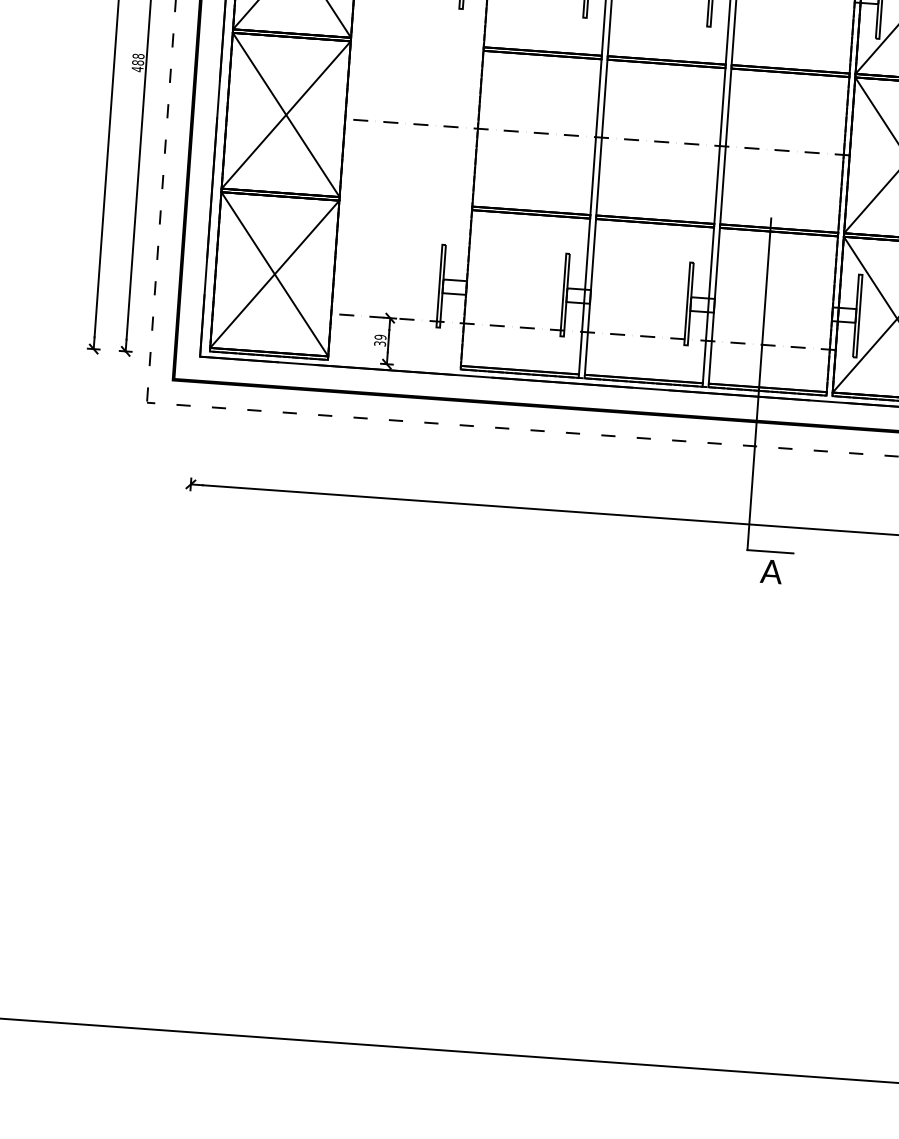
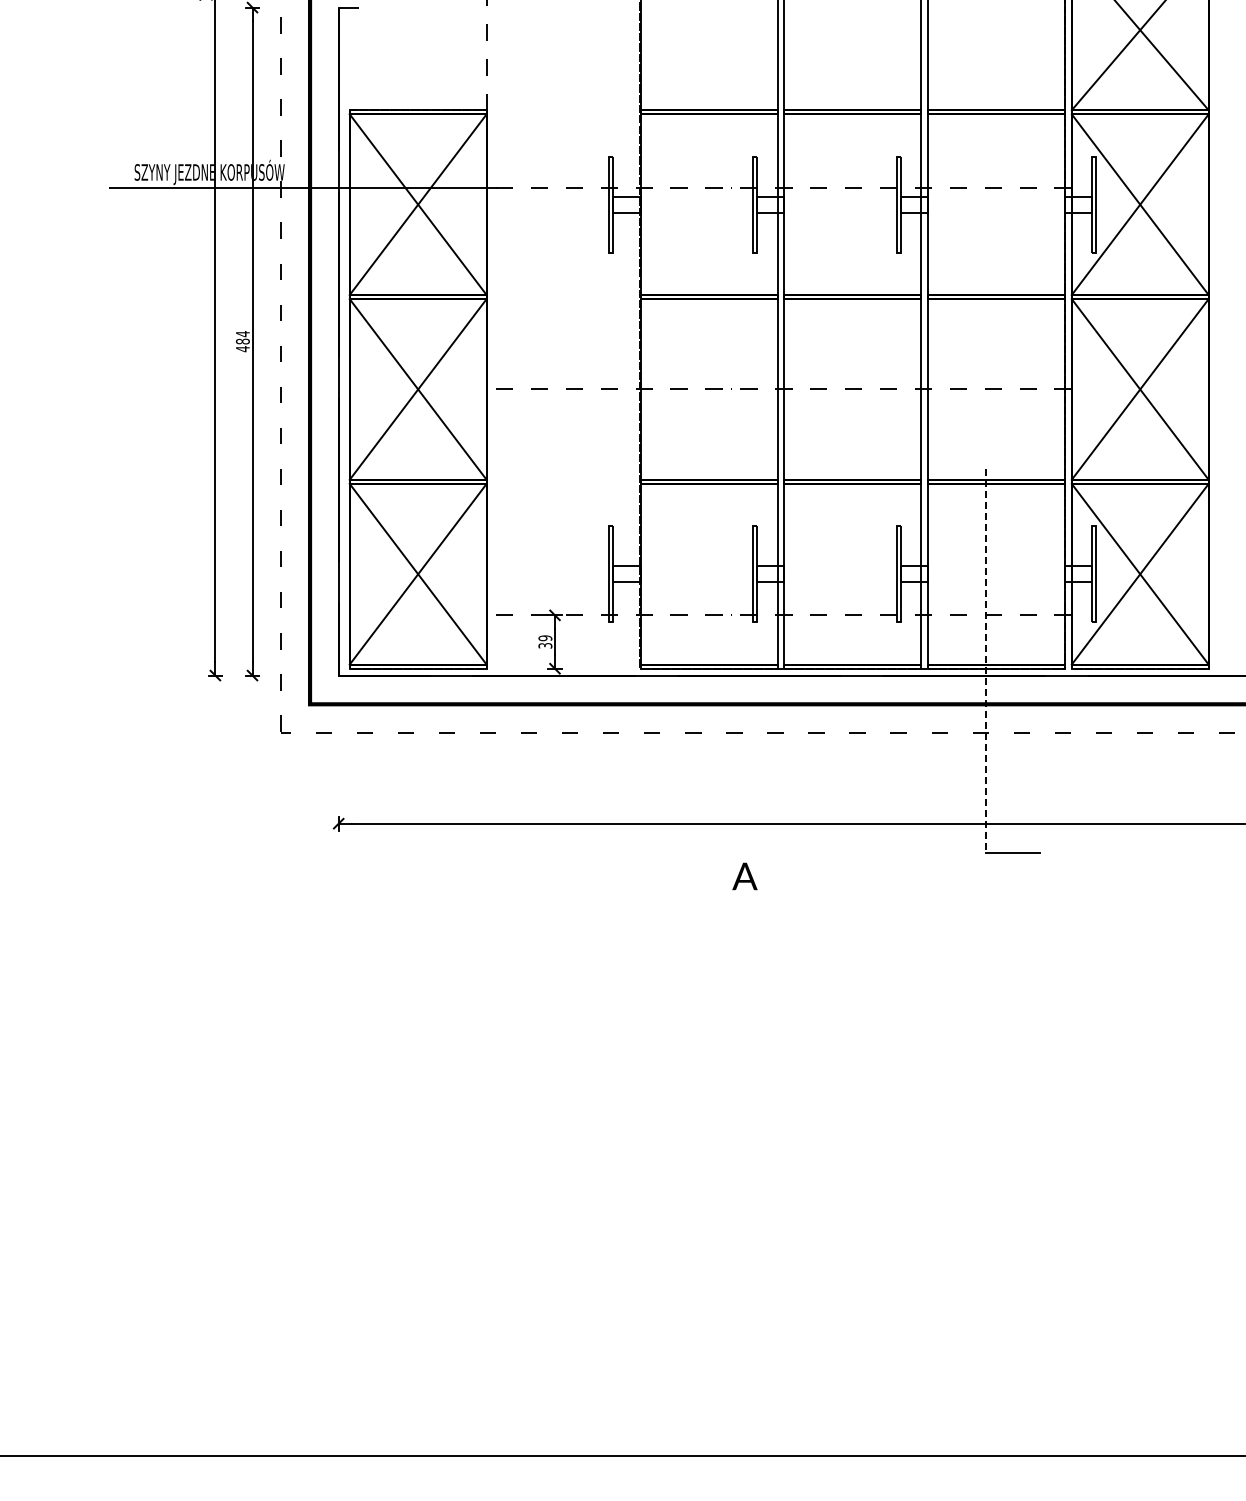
text: (138, 56) -> (242, 334), 488 -> 484
line: (759, 384) -> (986, 661), solid -> dashed
text: (771, 571) -> (744, 876), moved

